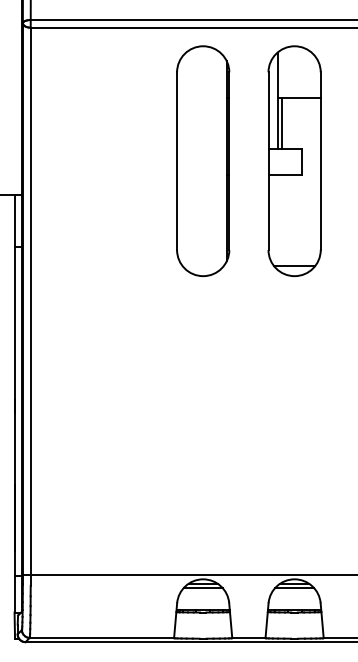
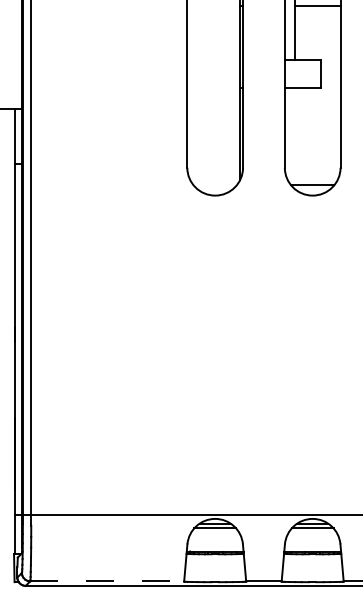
line: (281, 123) -> (298, 32), removed
line: (102, 637) -> (107, 580), solid -> dashed

